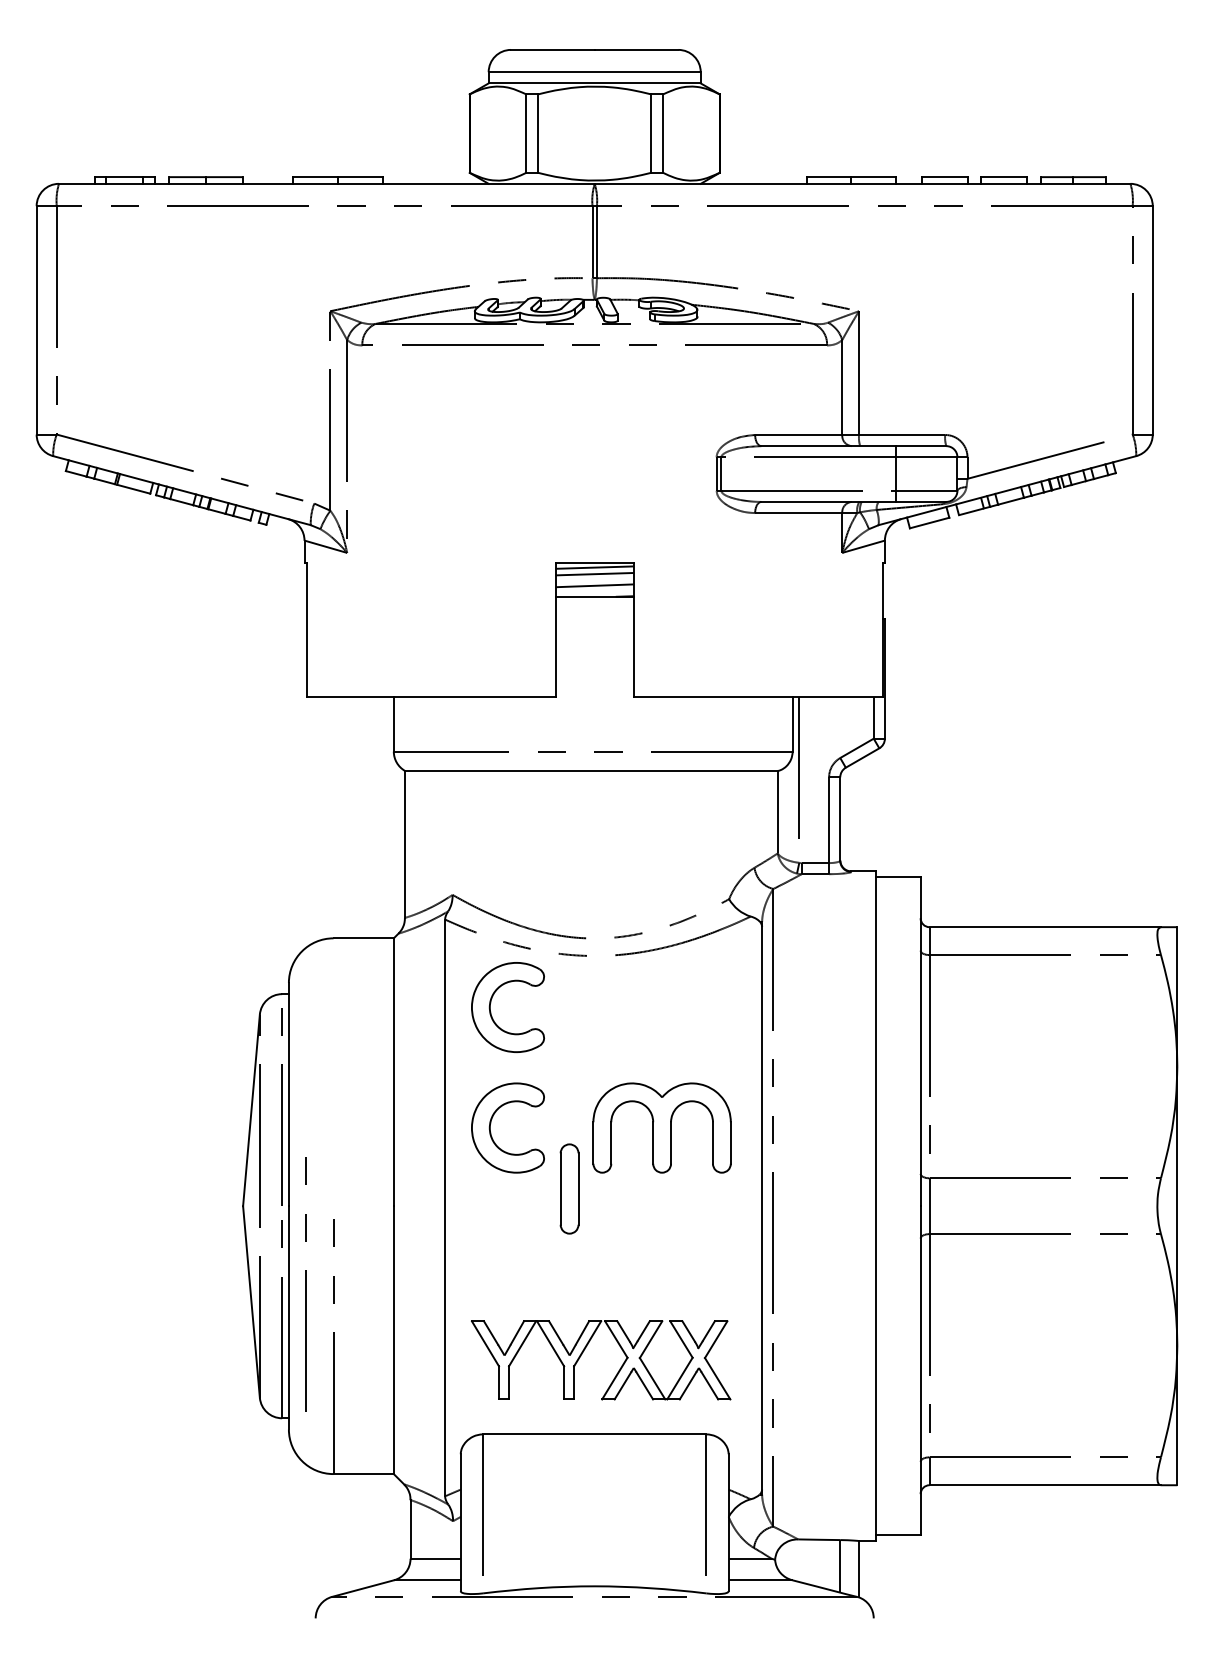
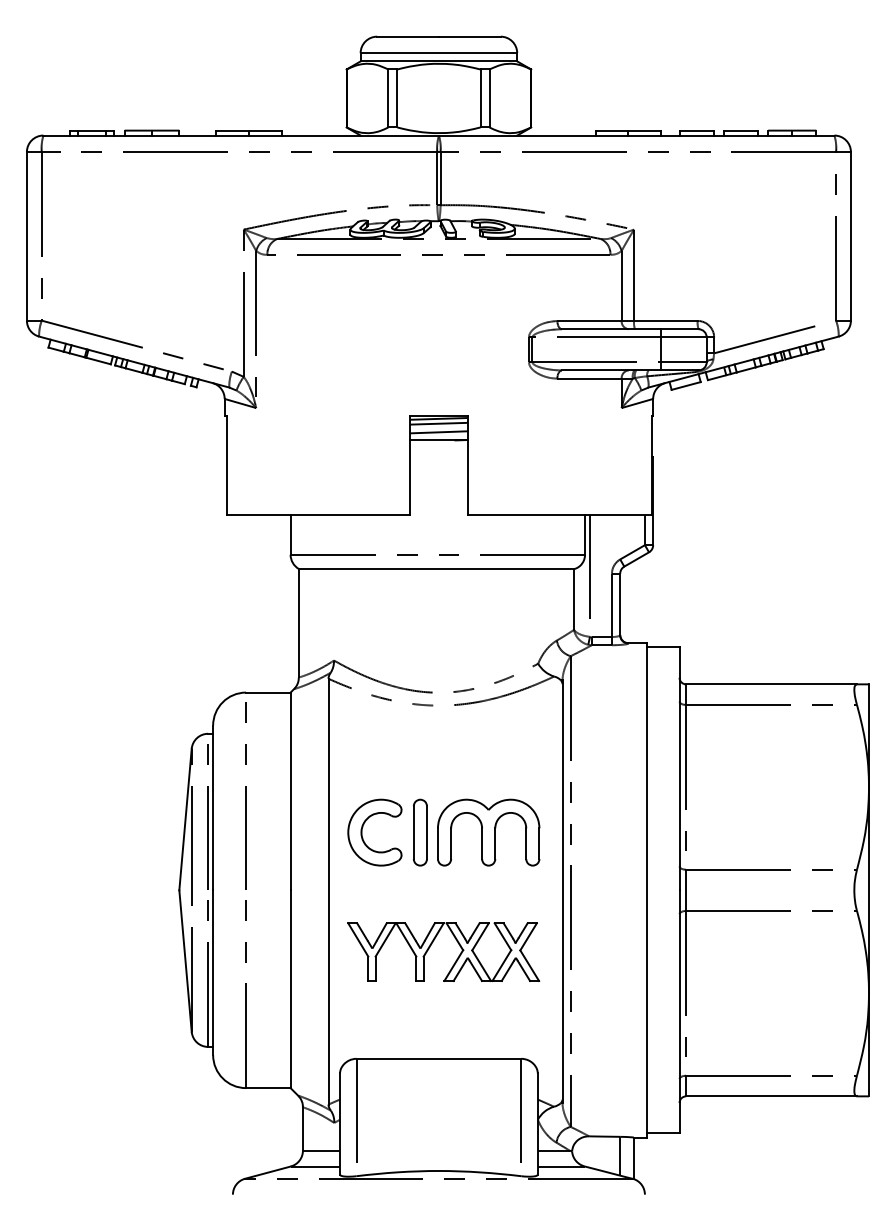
part: (491, 1007) -> (362, 743), removed
part: (569, 1188) -> (420, 832), moved
line: (305, 1283) -> (245, 795), moved
part: (586, 1349) -> (432, 944), moved

